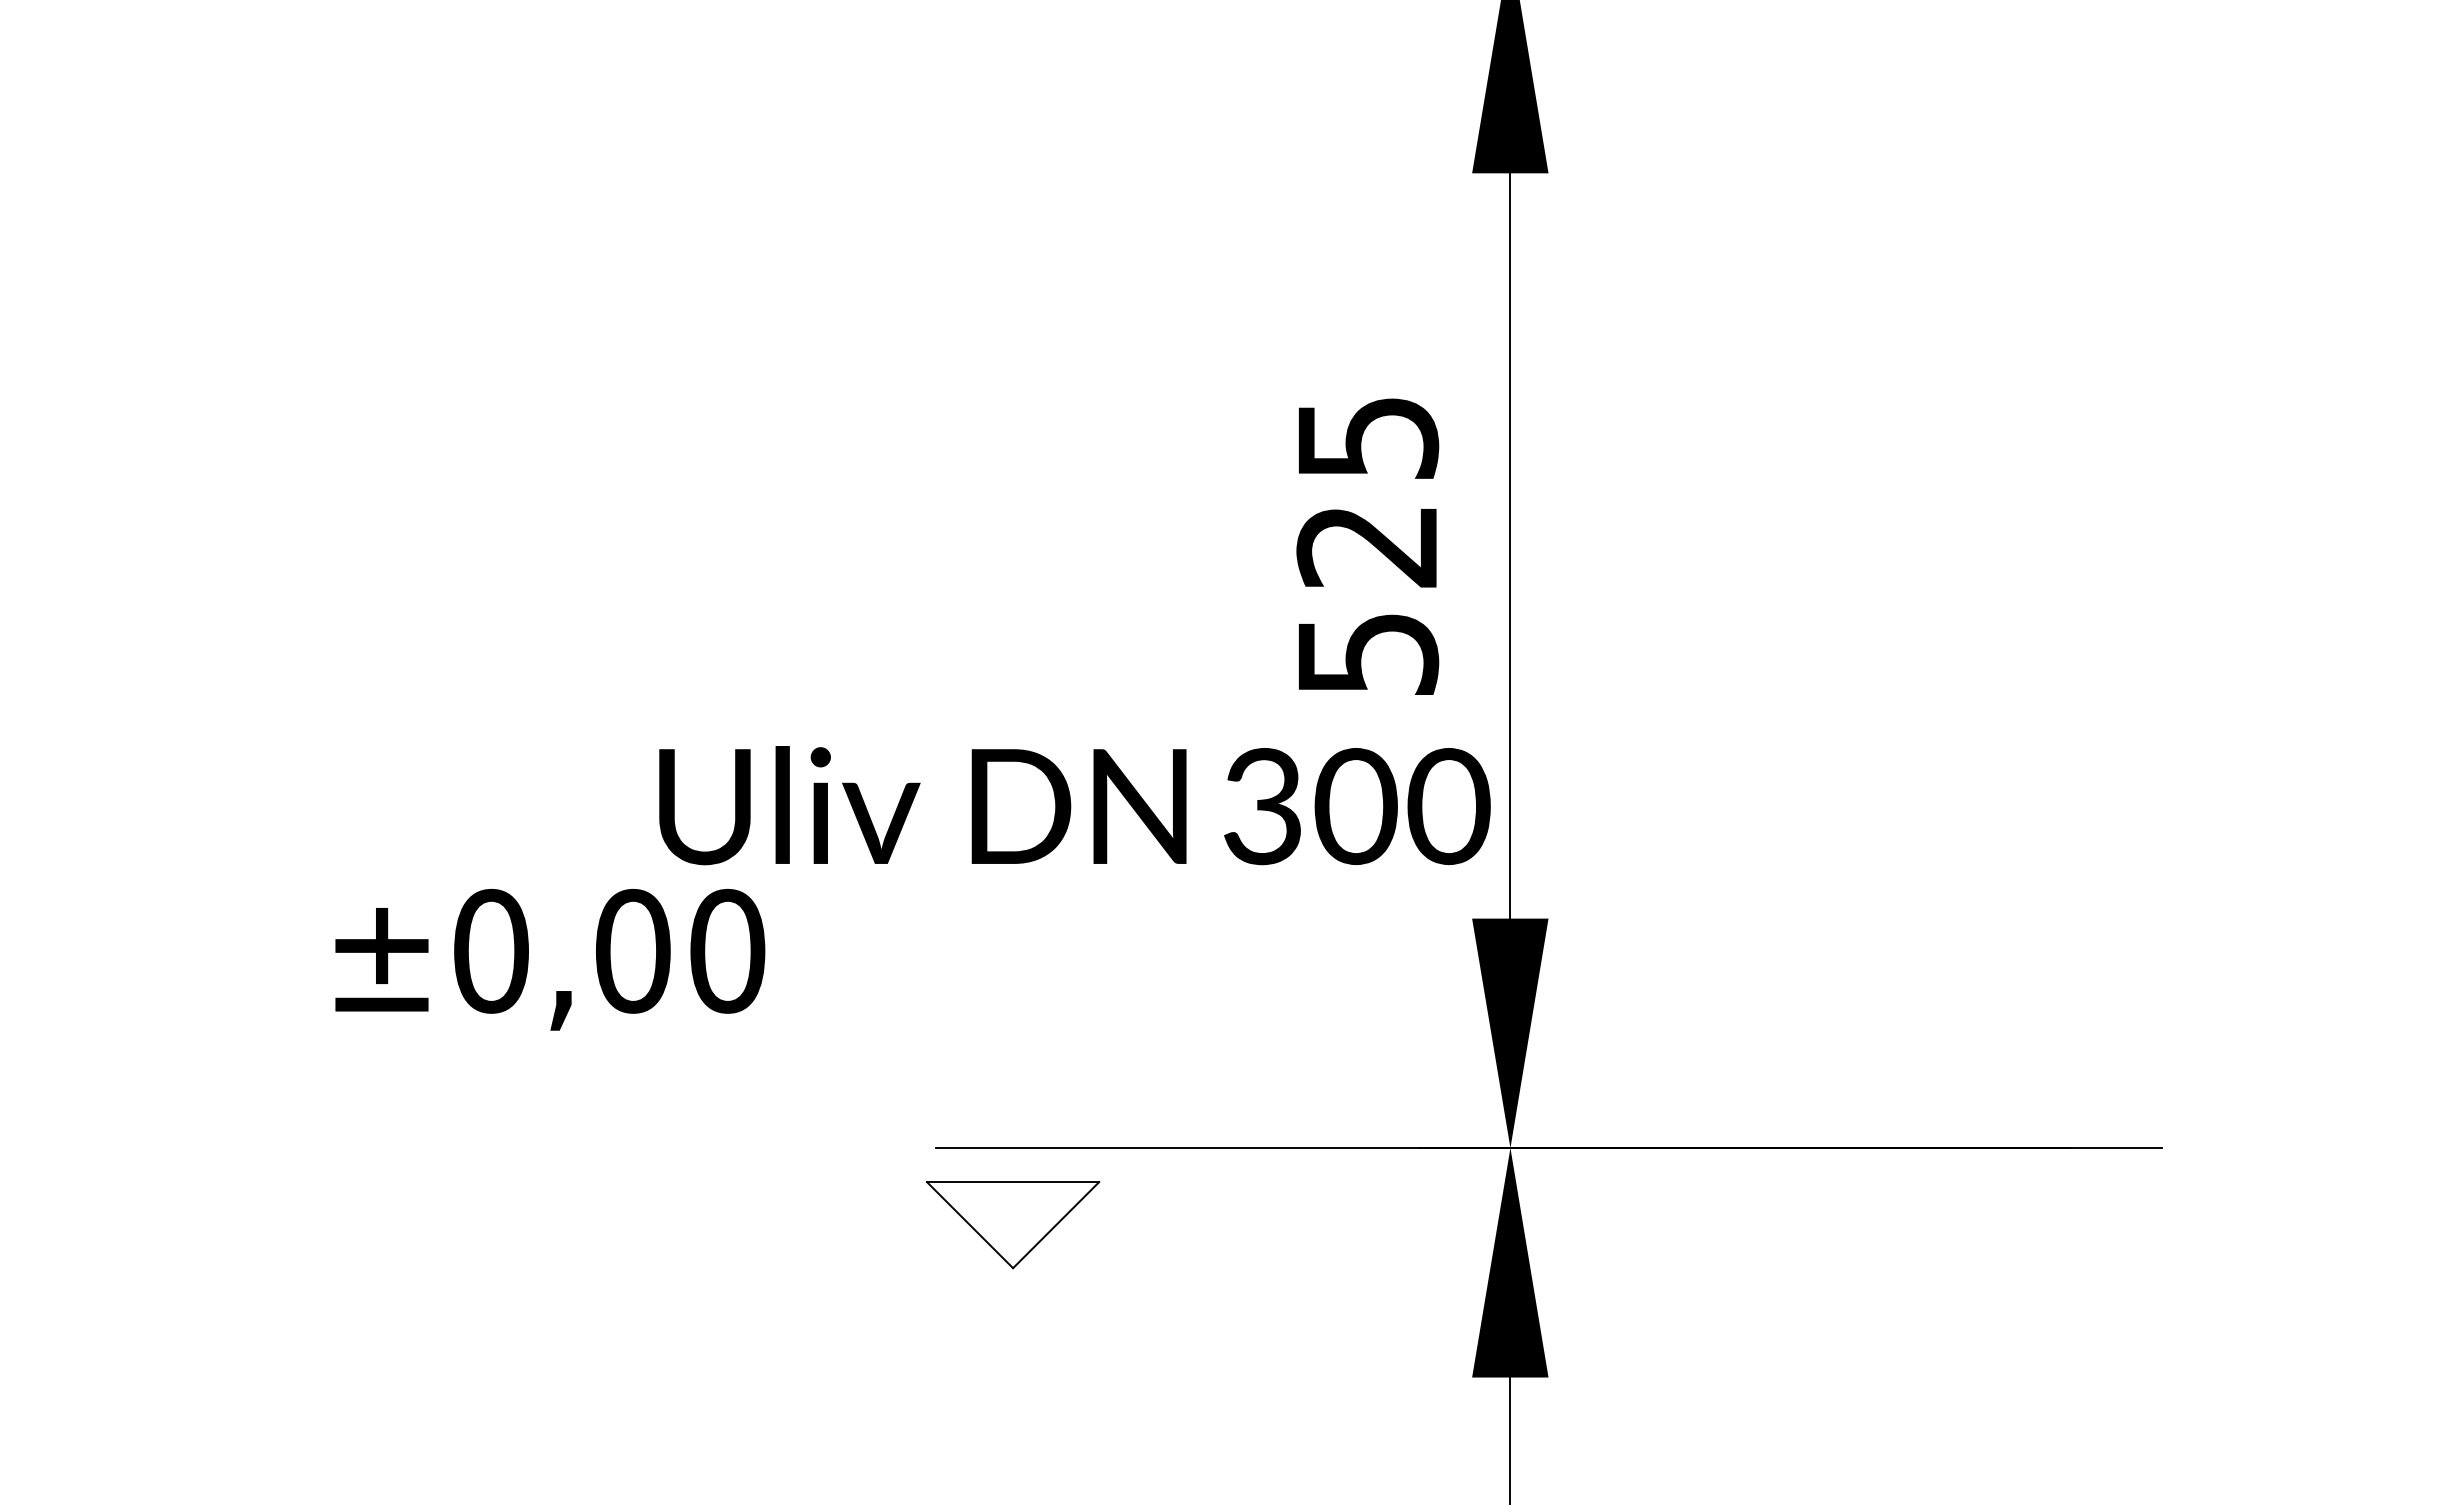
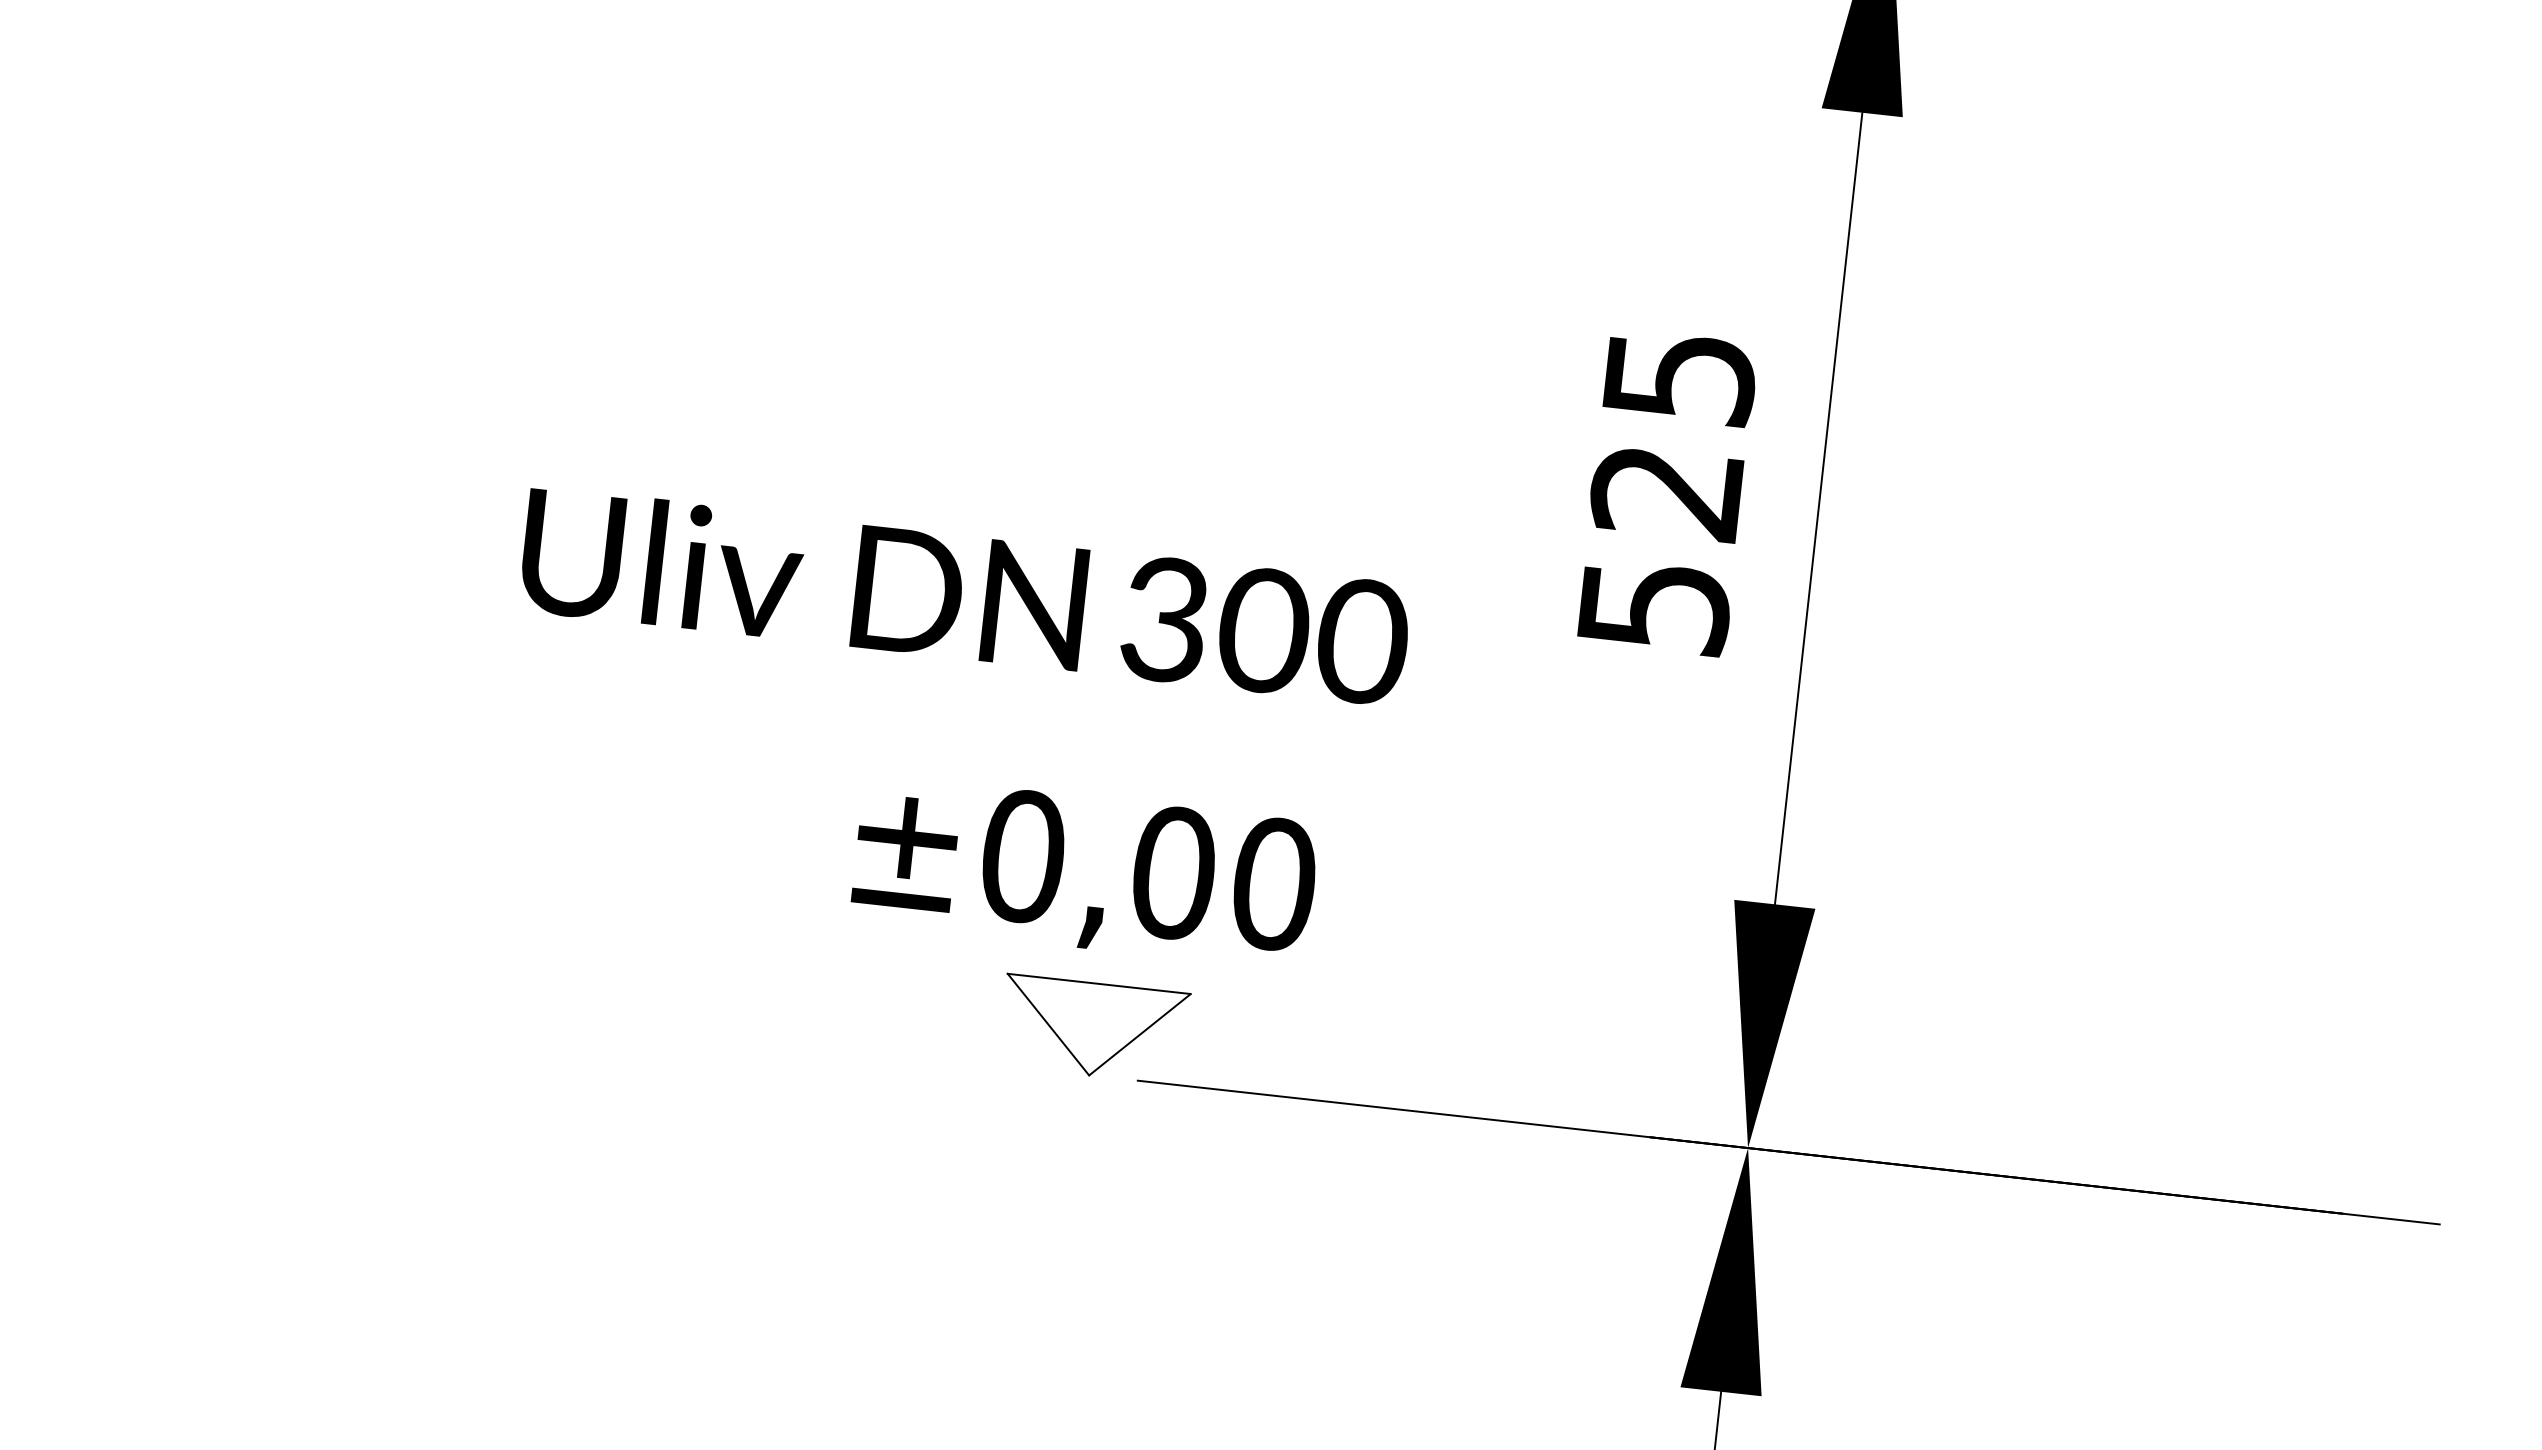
text: (1074, 805) -> (965, 596), moved
text: (550, 959) -> (1085, 872), moved
part: (1013, 1225) -> (1094, 1030), moved

